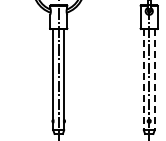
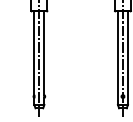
line: (143, 79) -> (117, 58), dashed -> solid
line: (154, 79) -> (127, 58), dashed -> solid

